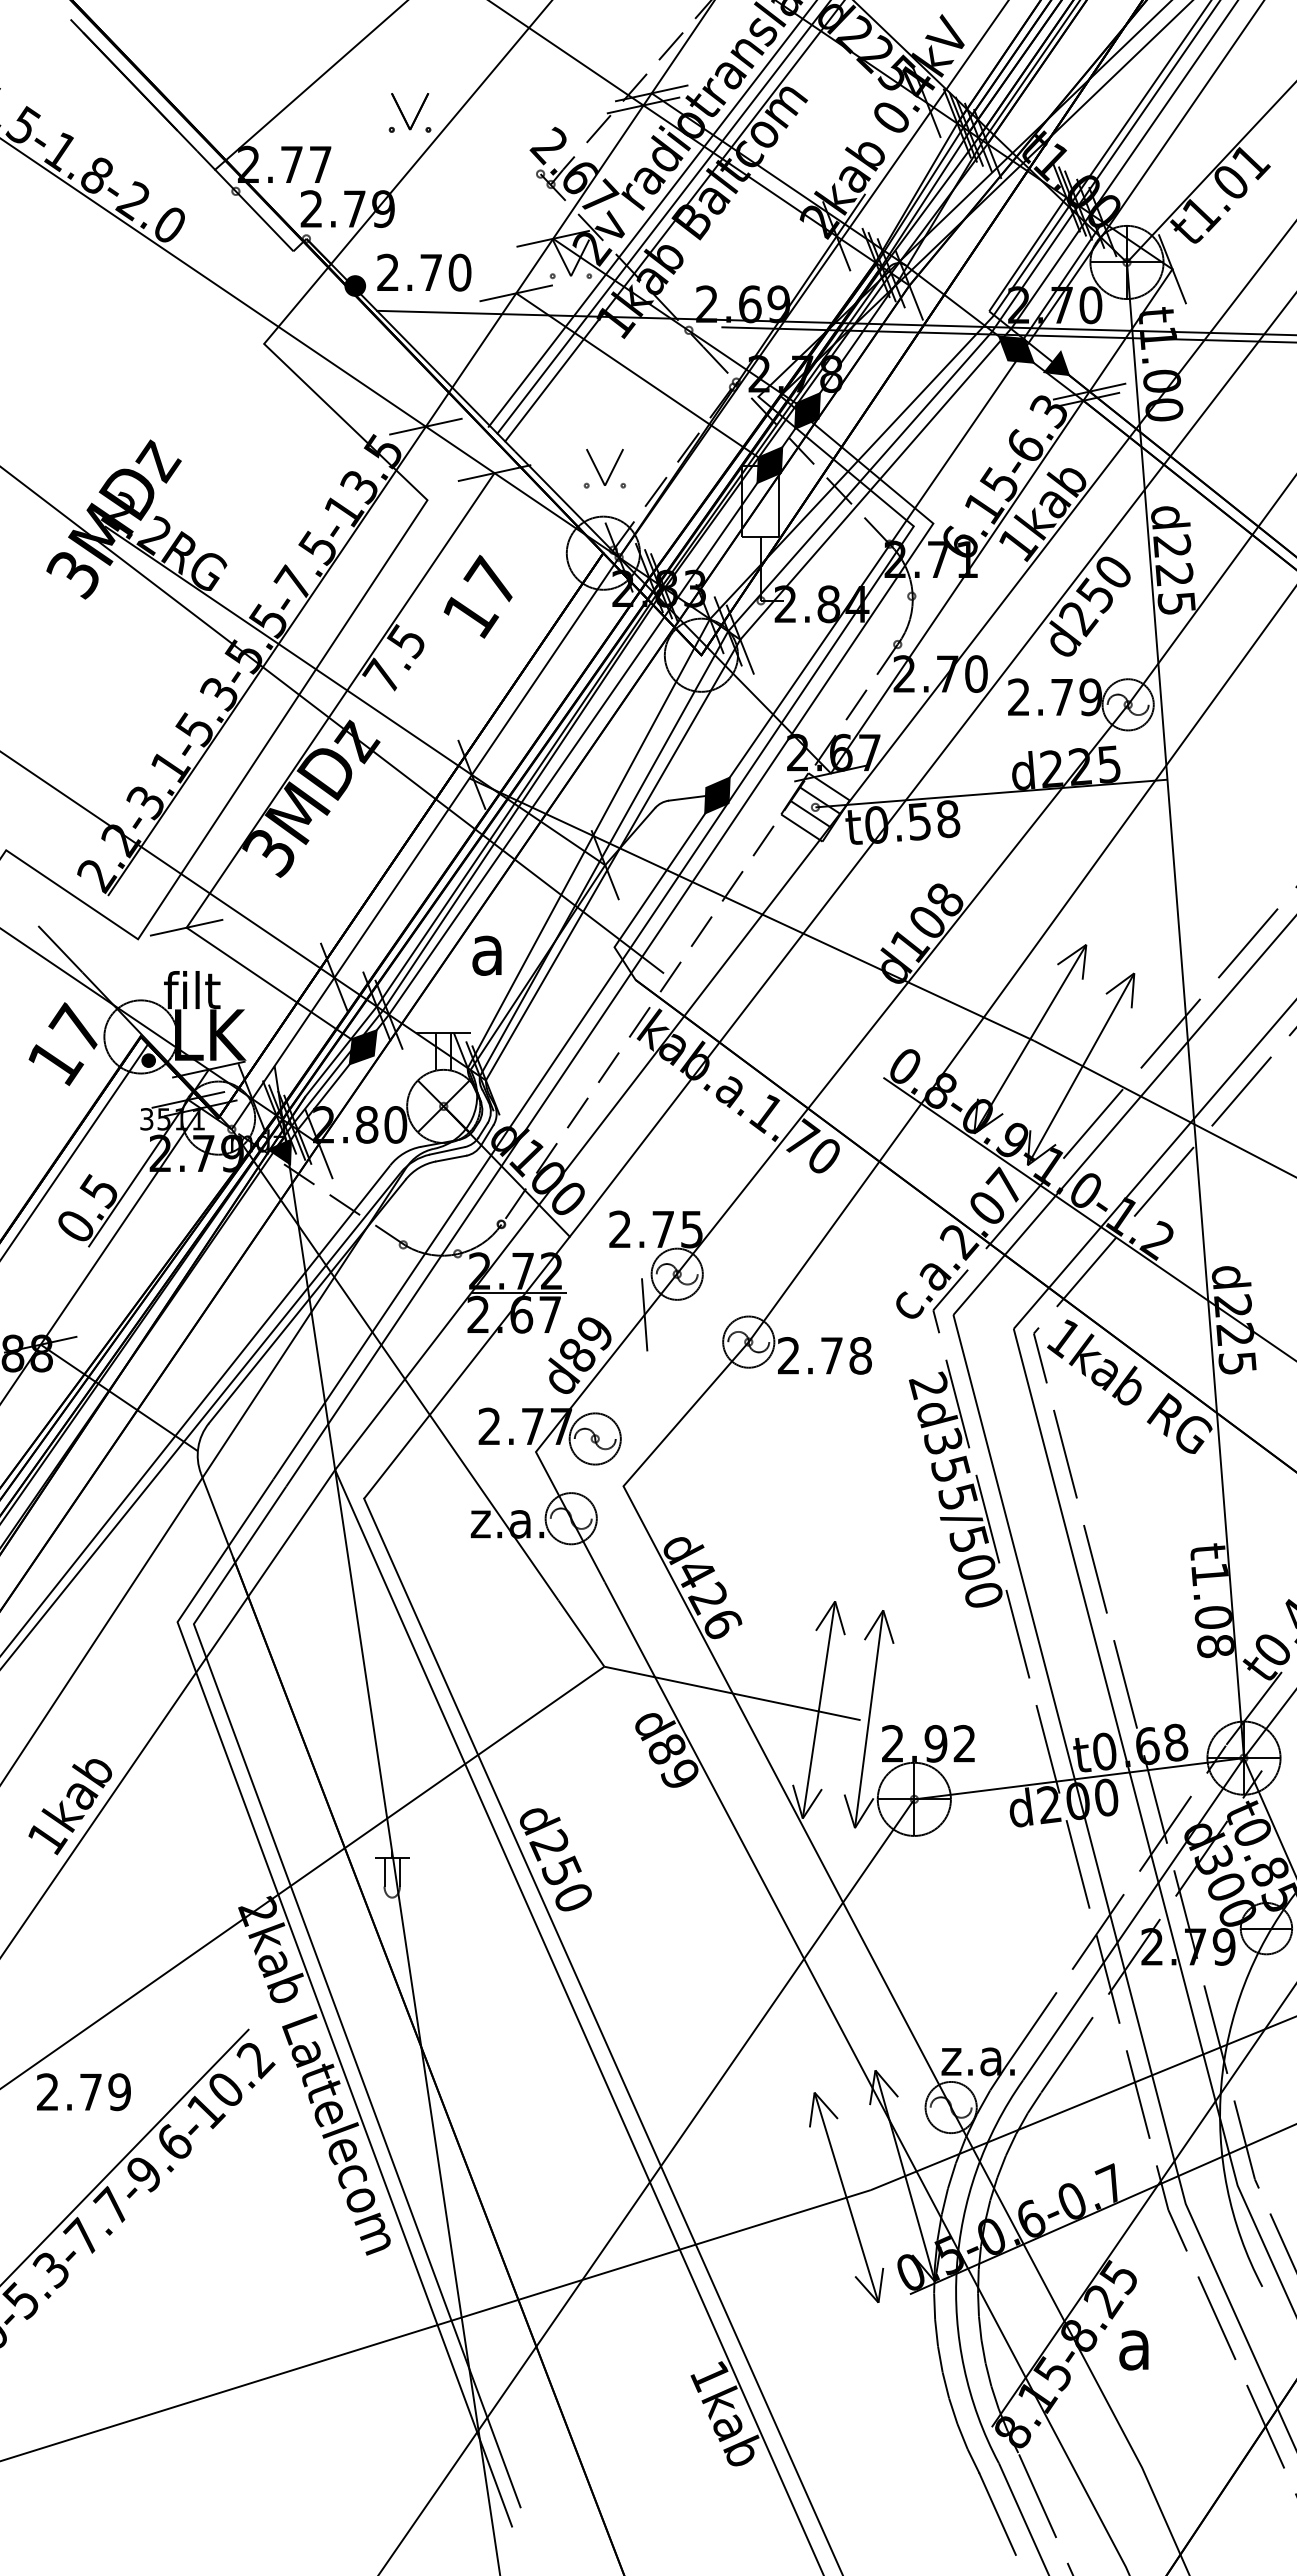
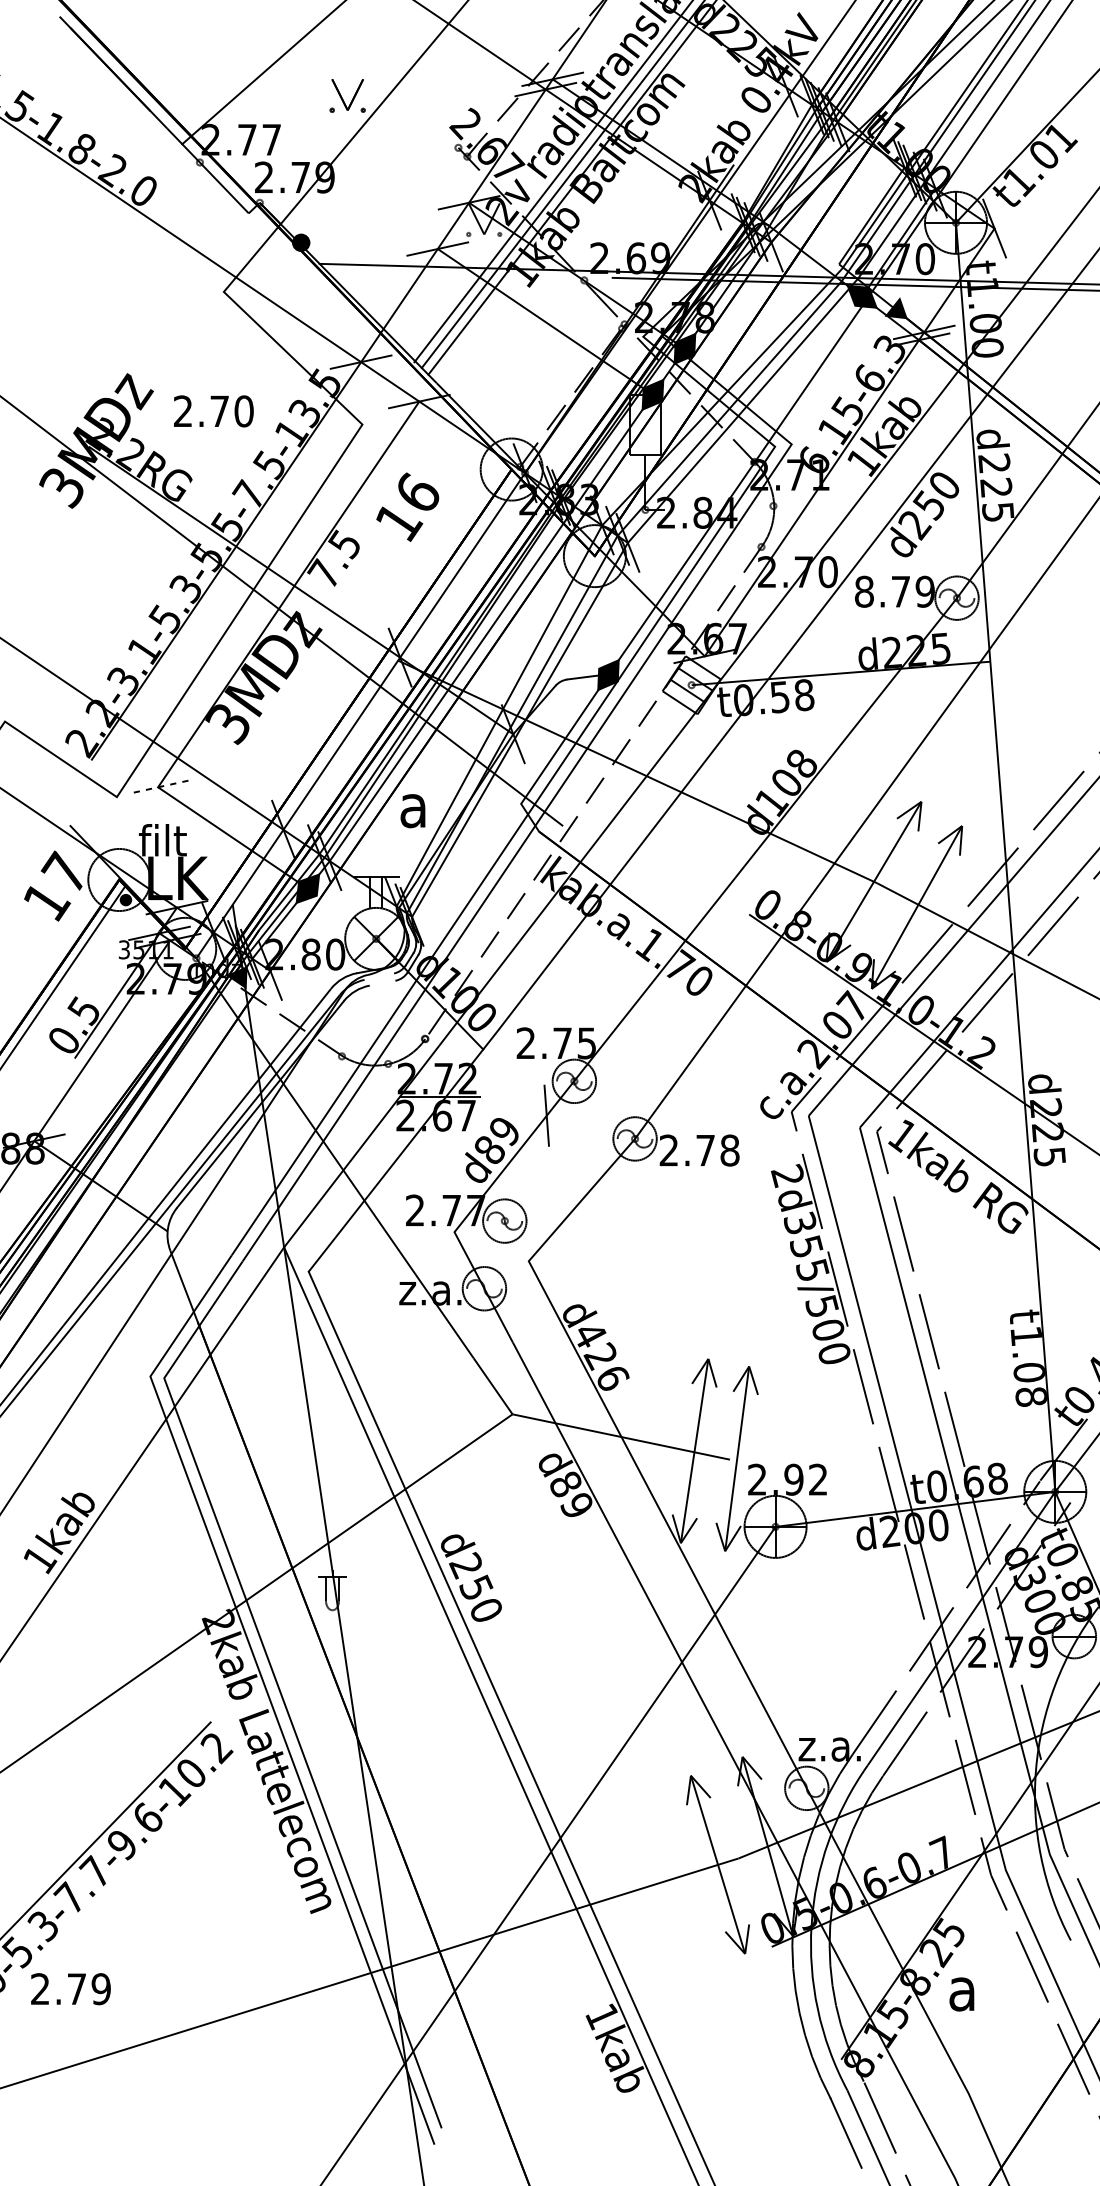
text: (424, 272) -> (213, 411), moved
part: (598, 470) -> (507, 399), removed
text: (490, 578) -> (415, 490), 17 -> 16
text: (1018, 697) -> (863, 591), 2.79 -> 8.79
line: (186, 927) -> (157, 787), solid -> dashed
line: (60, 949) -> (51, 805), removed
line: (446, 1150) -> (378, 976), removed
line: (451, 1158) -> (382, 983), removed
text: (83, 2092) -> (70, 1989), moved

